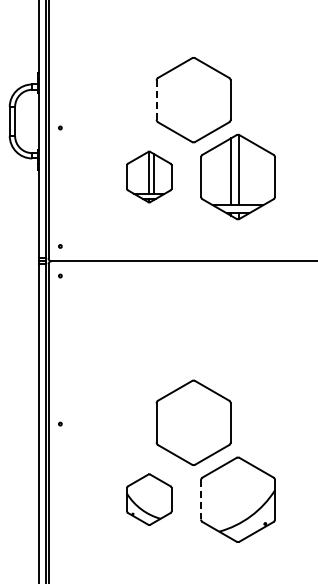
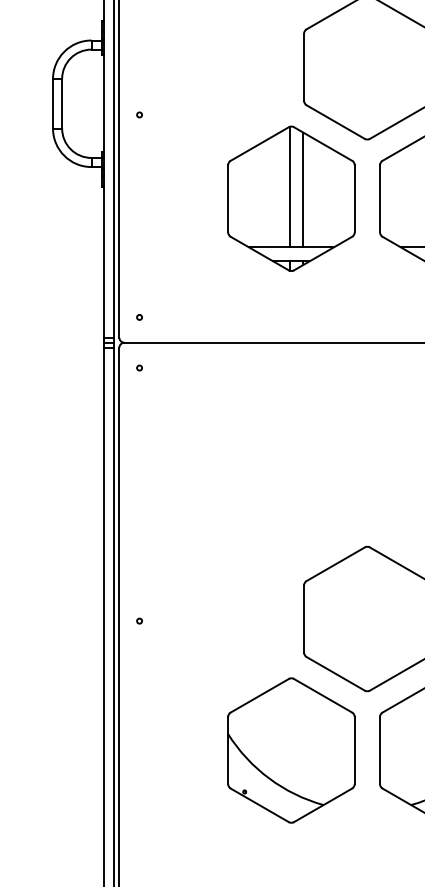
line: (156, 100) -> (303, 67), dashed -> solid
part: (149, 176) -> (291, 197), size x1.67
part: (149, 499) -> (291, 750), size x1.67
line: (201, 499) -> (380, 750), dashed -> solid

